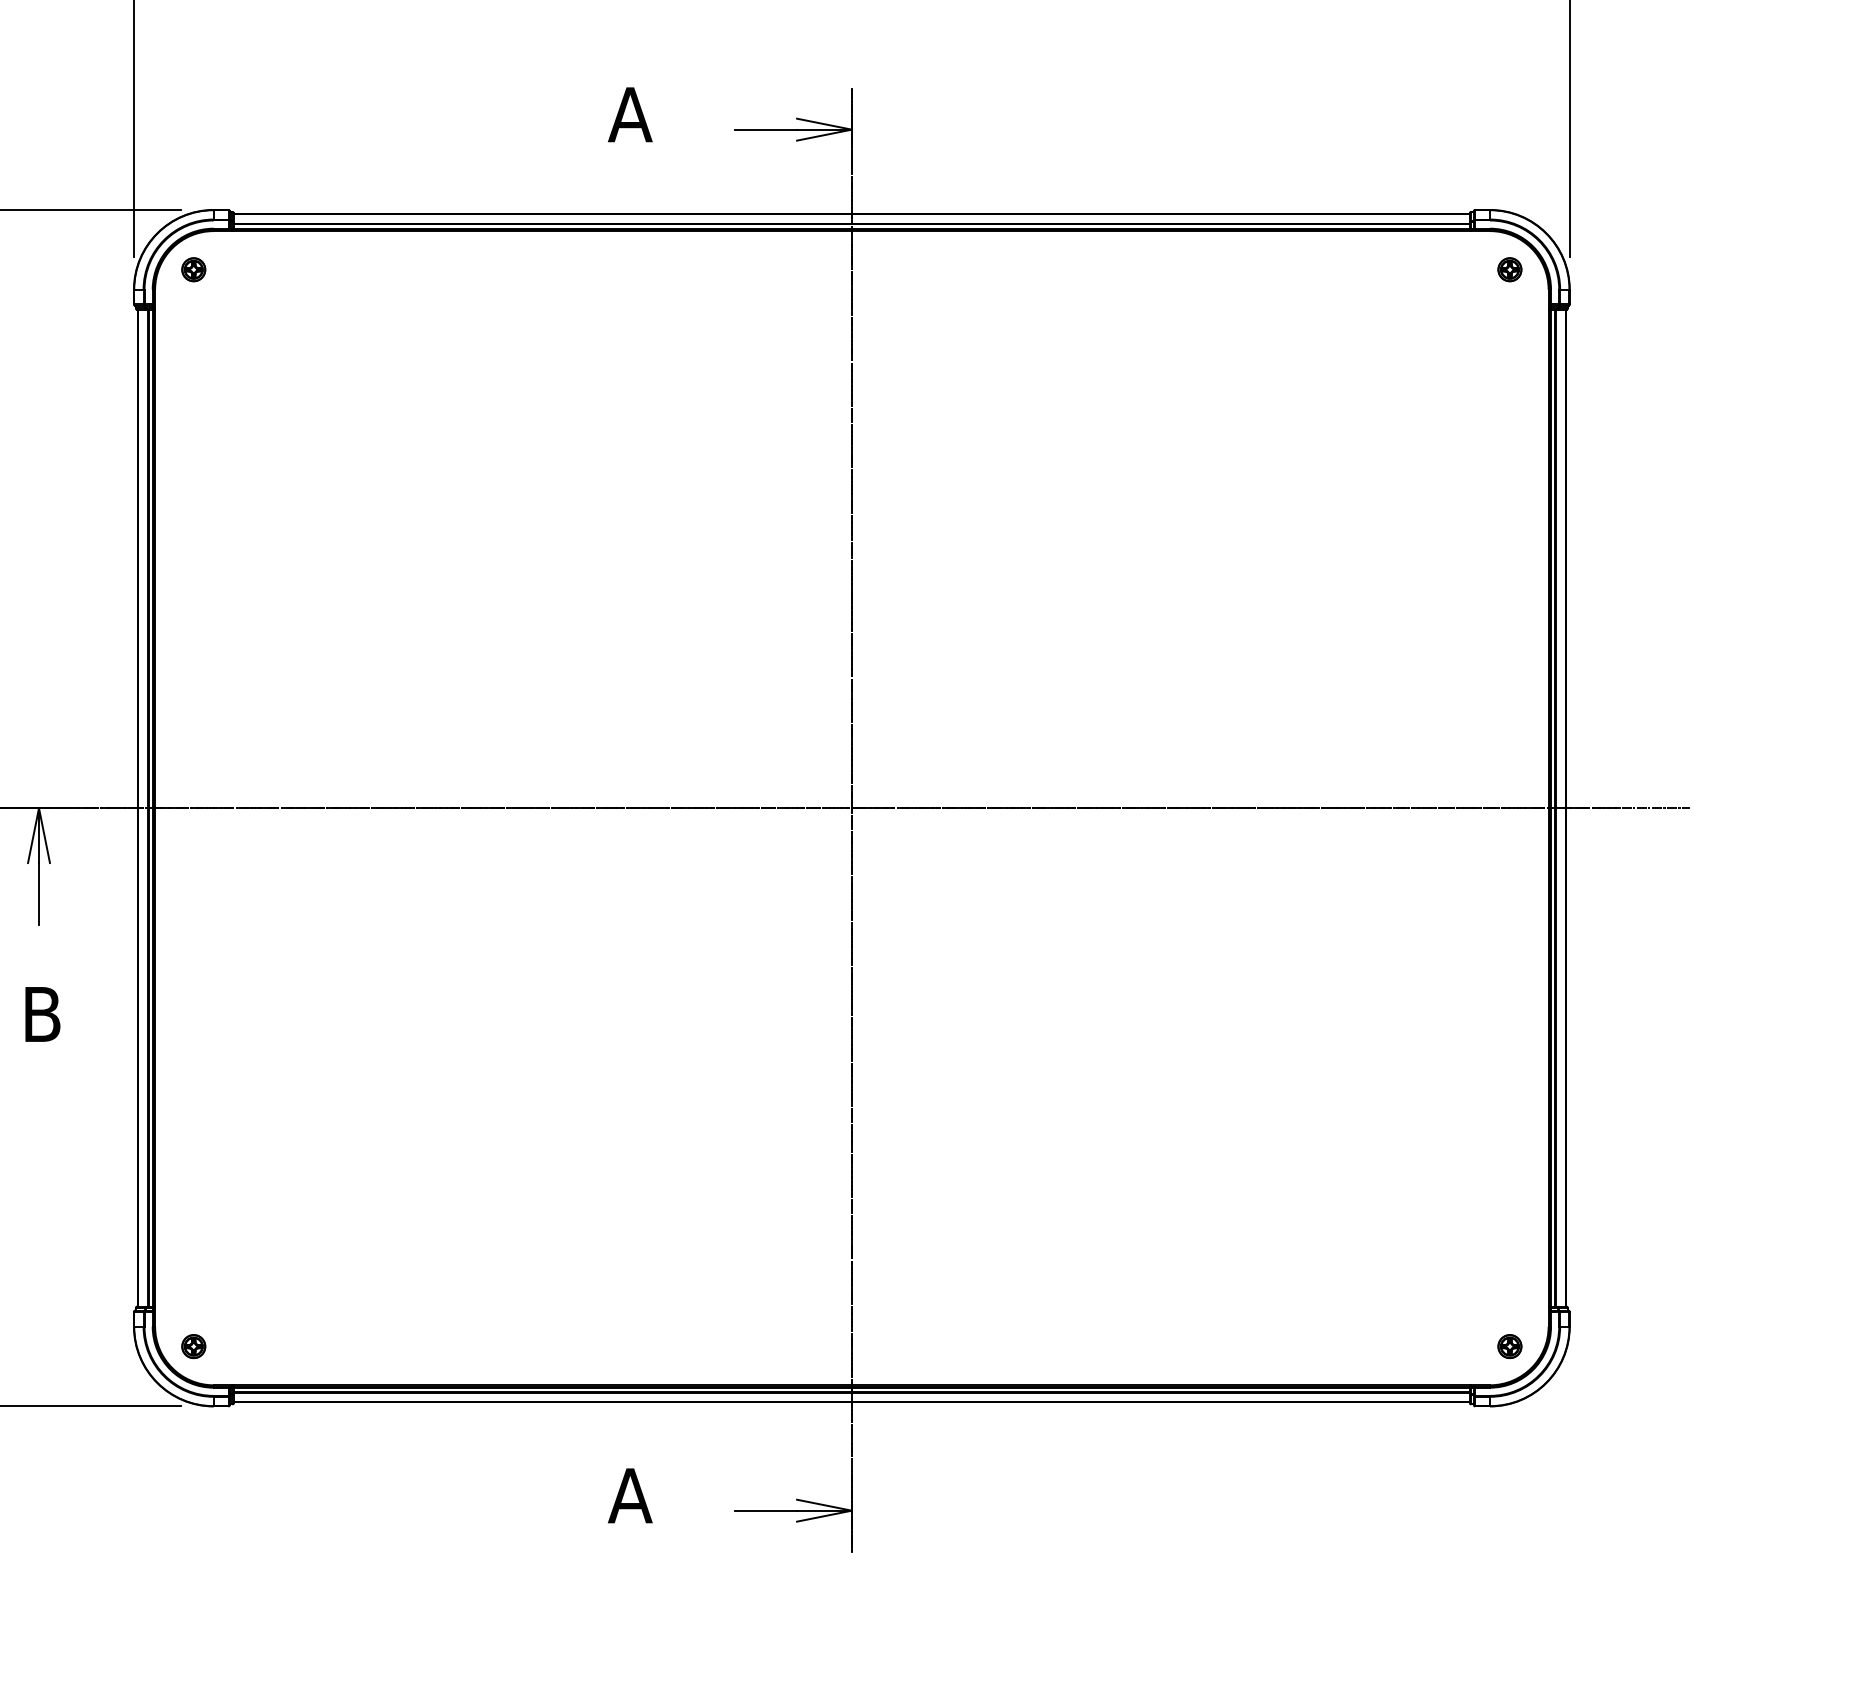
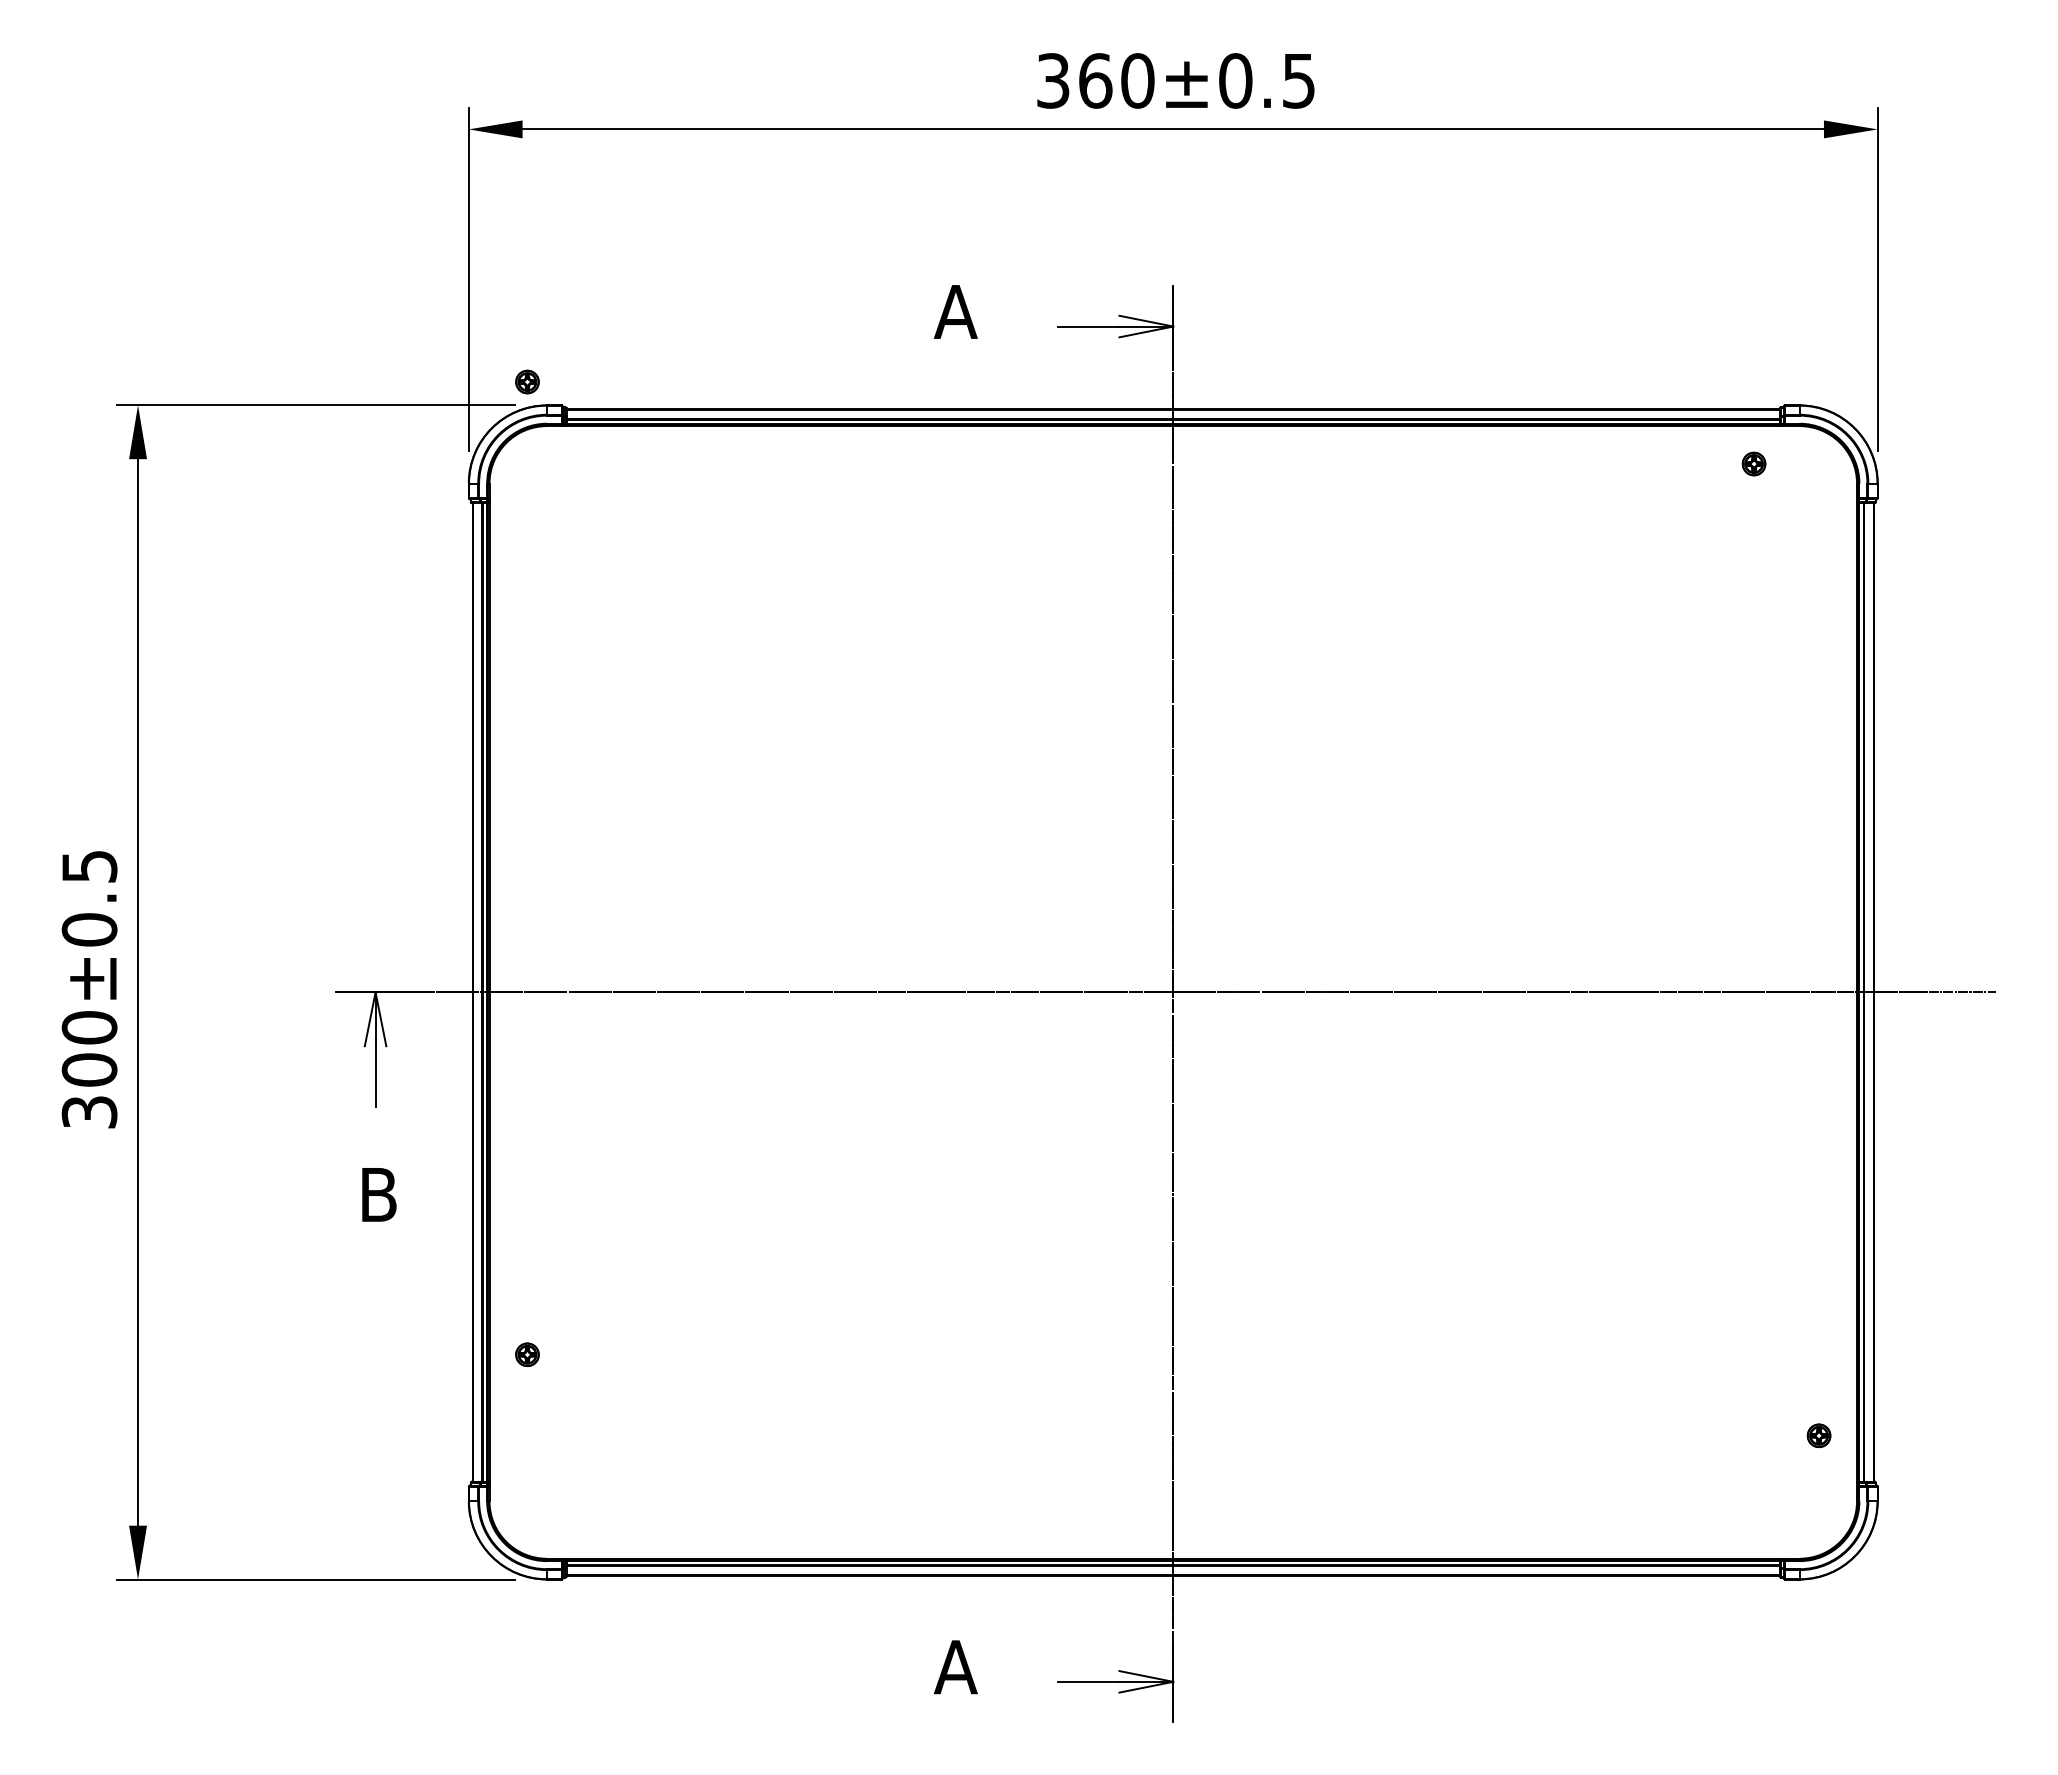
part: (193, 269) -> (527, 381), moved
part: (1509, 269) -> (1753, 463), moved
part: (193, 1346) -> (527, 1354), moved
part: (1509, 1346) -> (1818, 1435), moved

